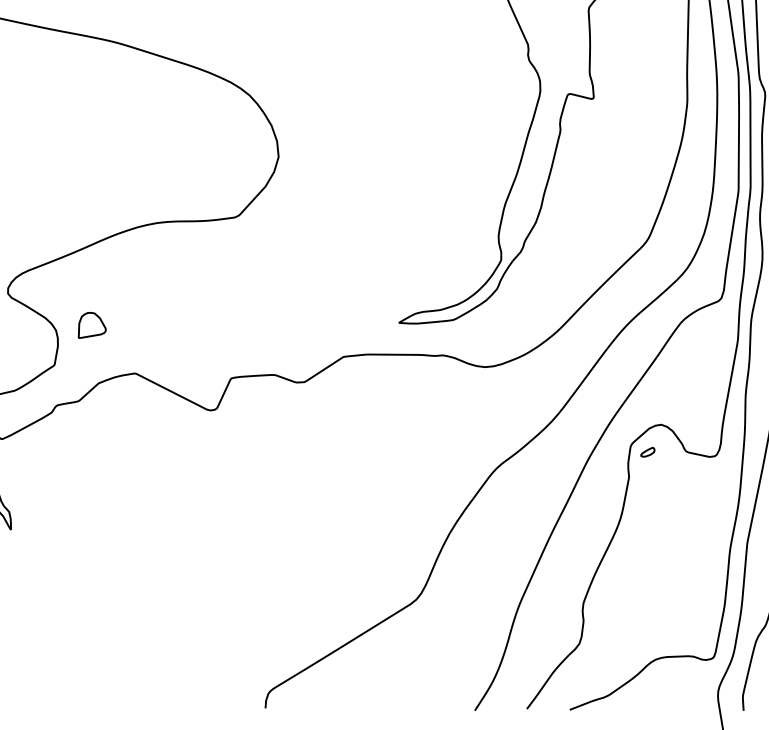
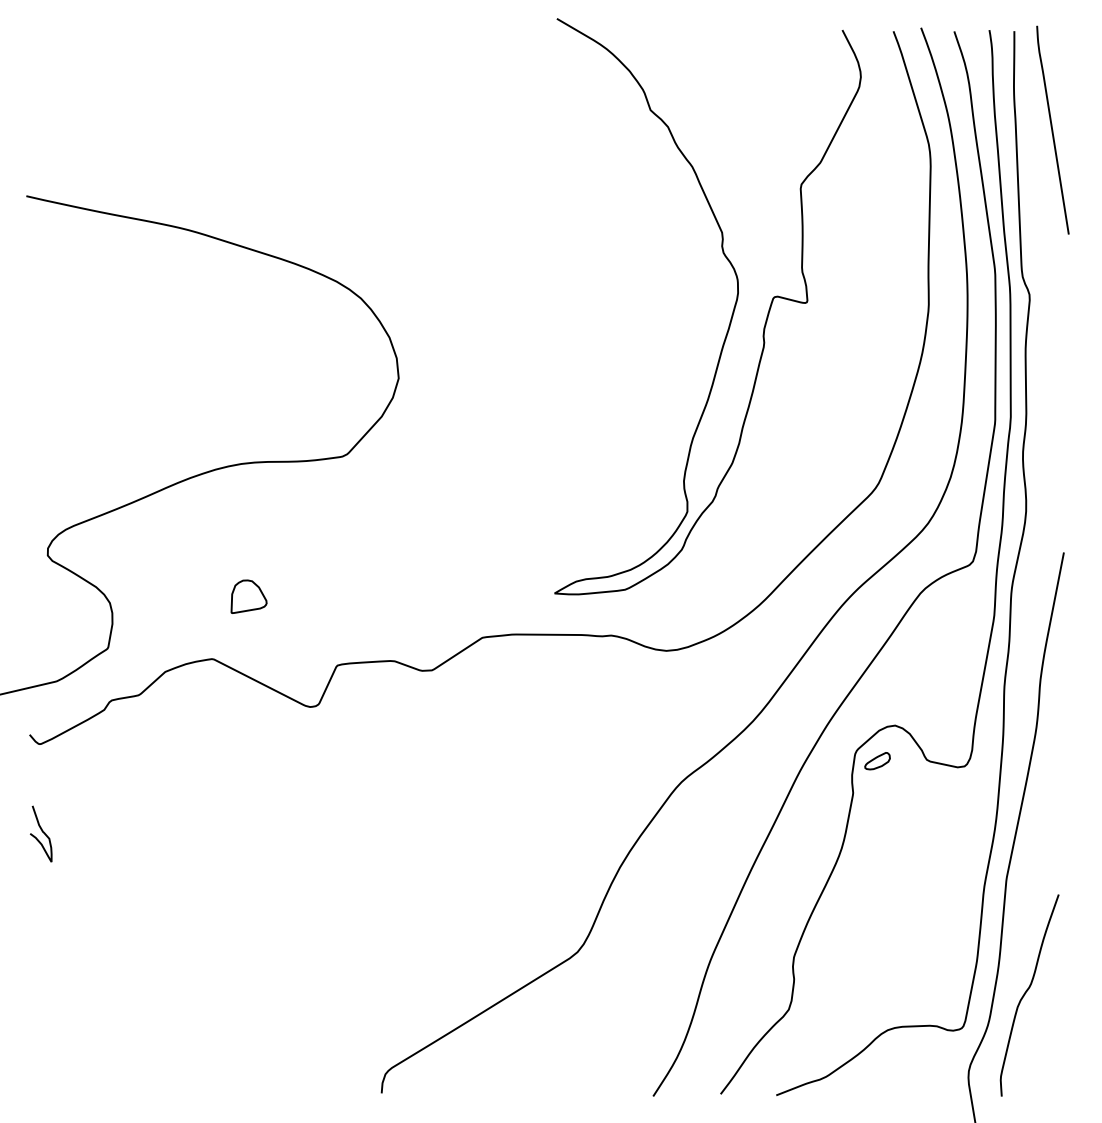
part: (91, 325) -> (248, 596), moved
part: (647, 452) -> (877, 761), size x1.43

